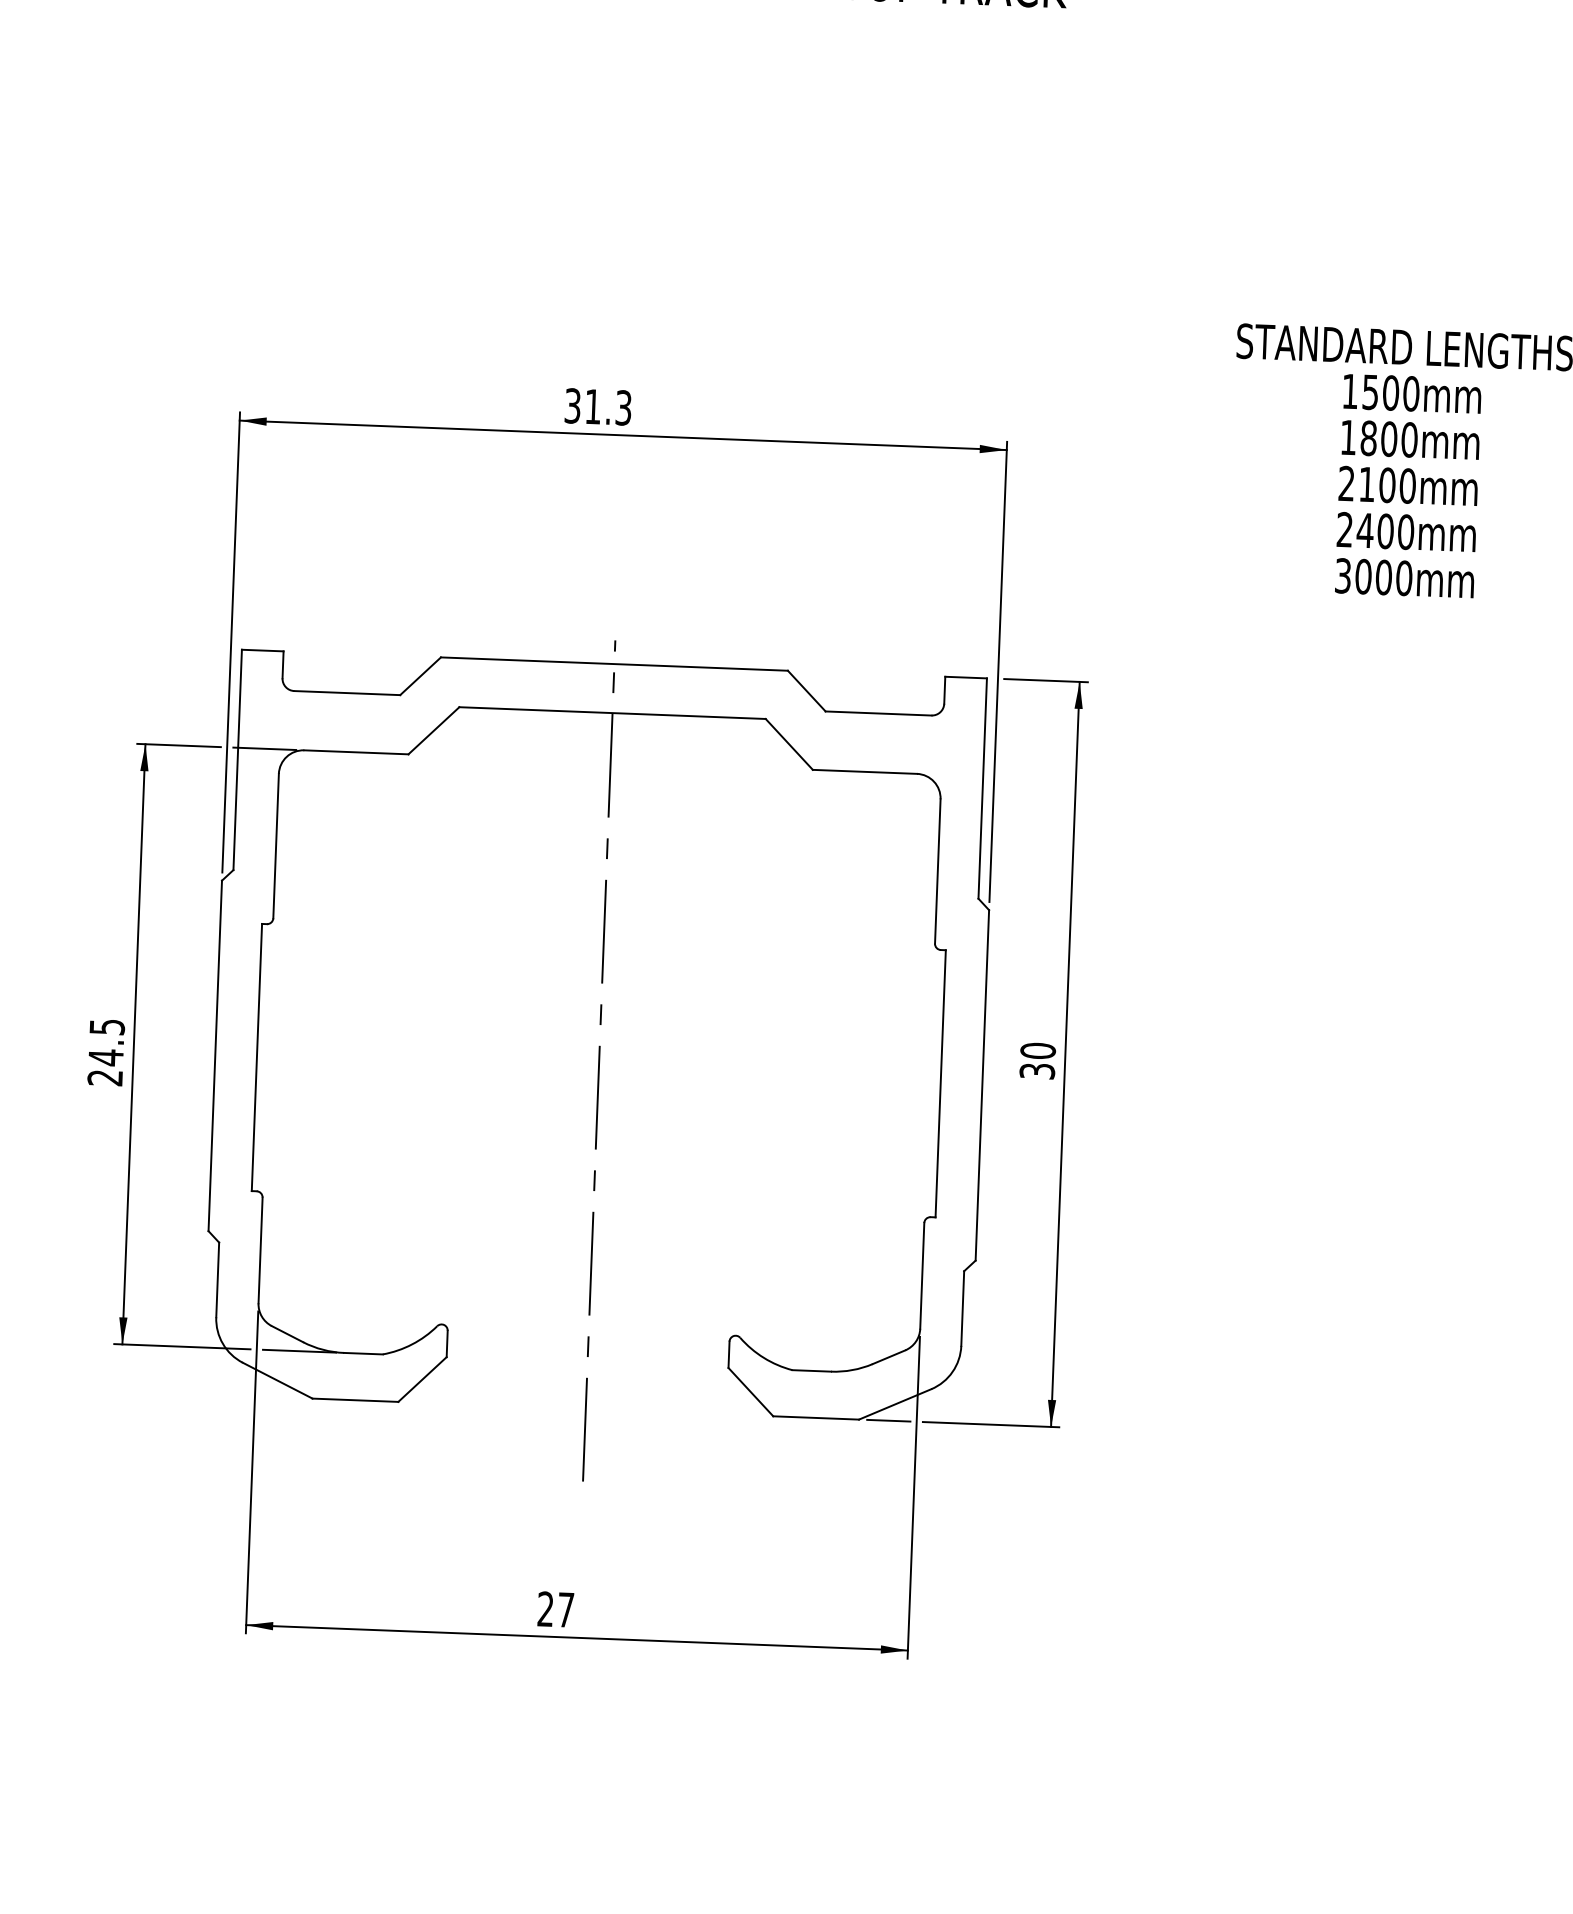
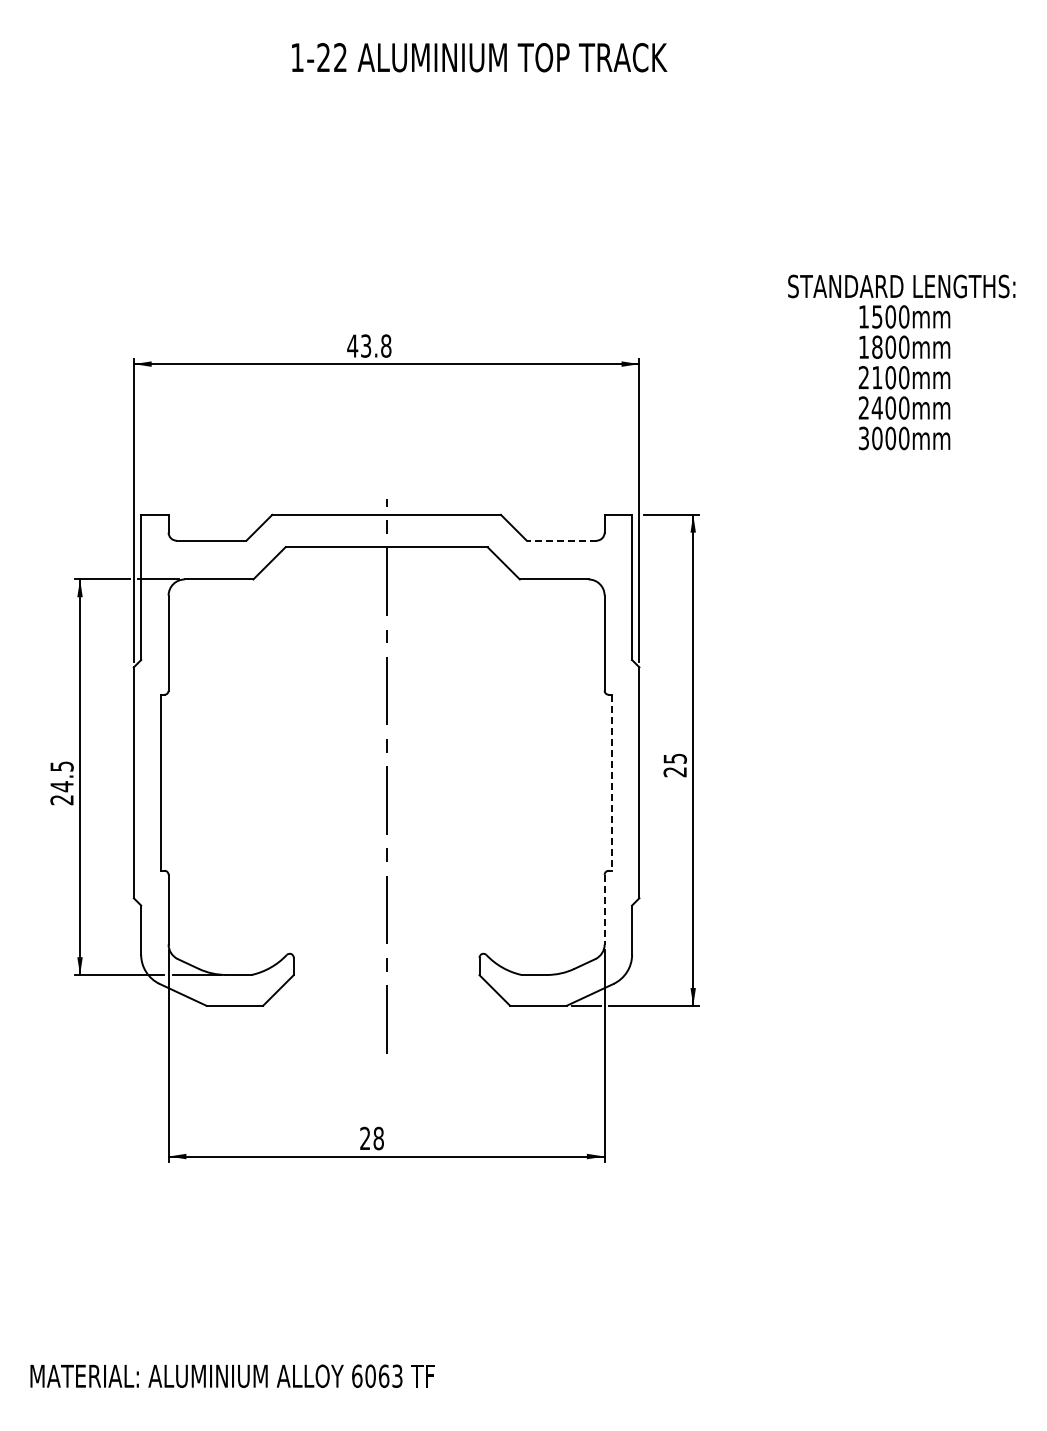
text: (598, 406) -> (369, 345), 31.3 -> 43.8
line: (878, 713) -> (561, 540), solid -> dashed
text: (1036, 1061) -> (674, 765), 30 -> 25
line: (940, 1084) -> (611, 783), solid -> dashed
line: (922, 1275) -> (604, 909), solid -> dashed
text: (565, 1609) -> (378, 1138), 27 -> 28

